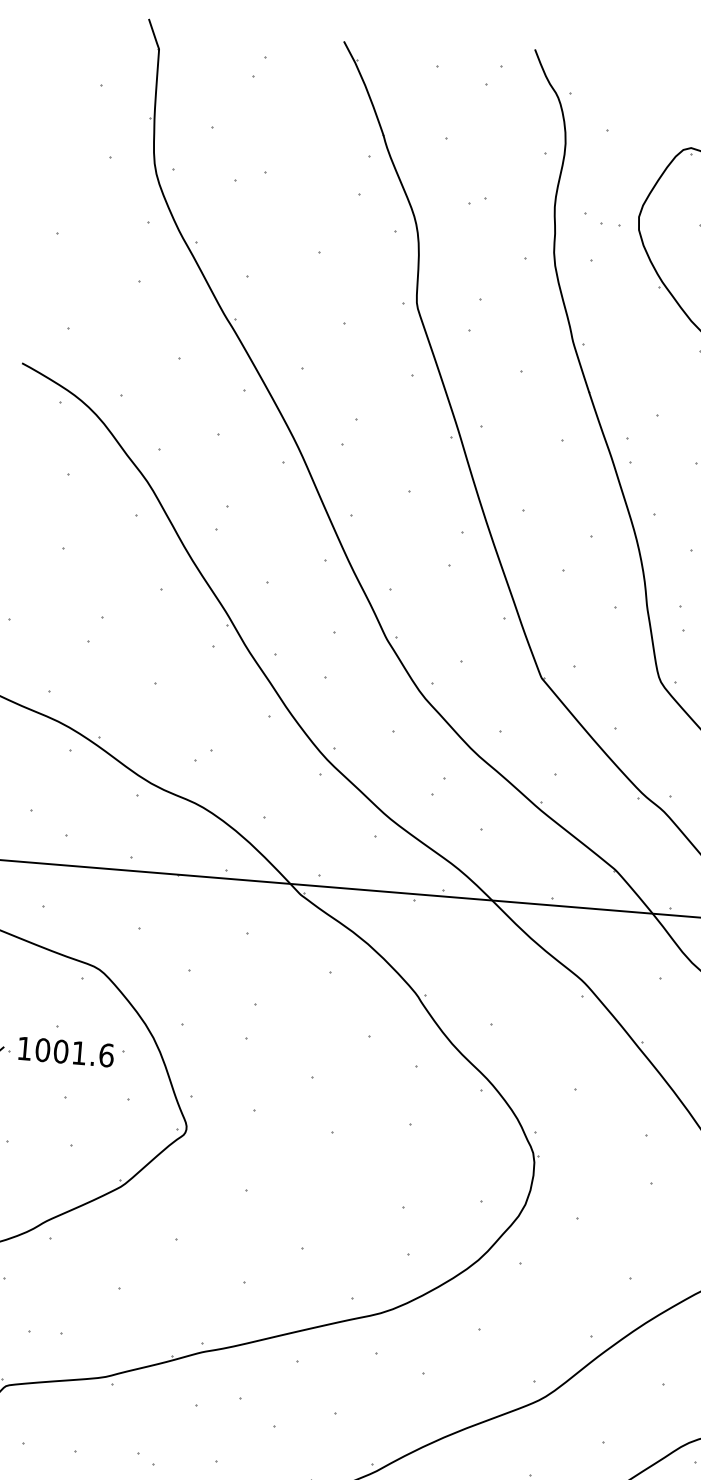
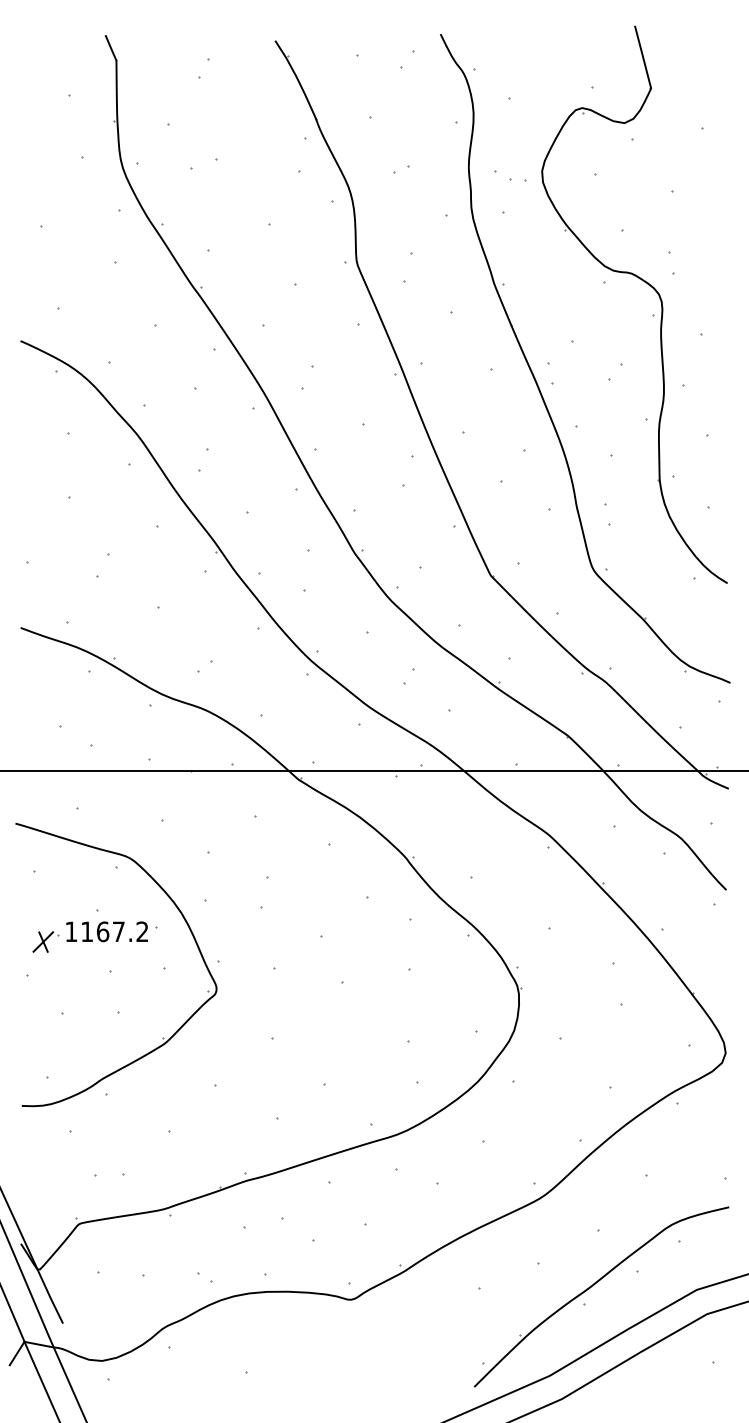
text: (74, 1052) -> (114, 931), 1001.6 -> 1167.2

